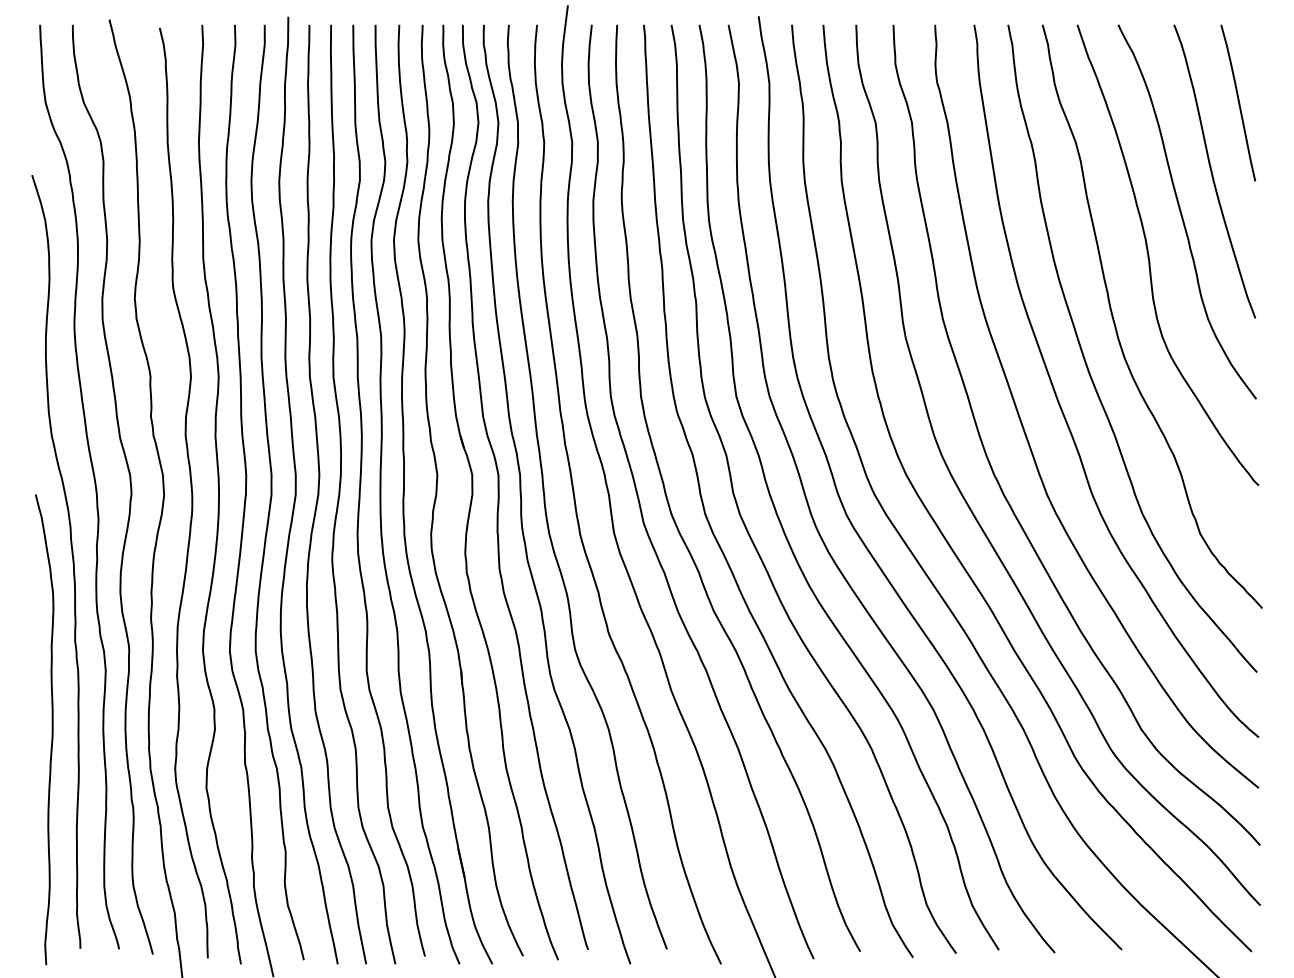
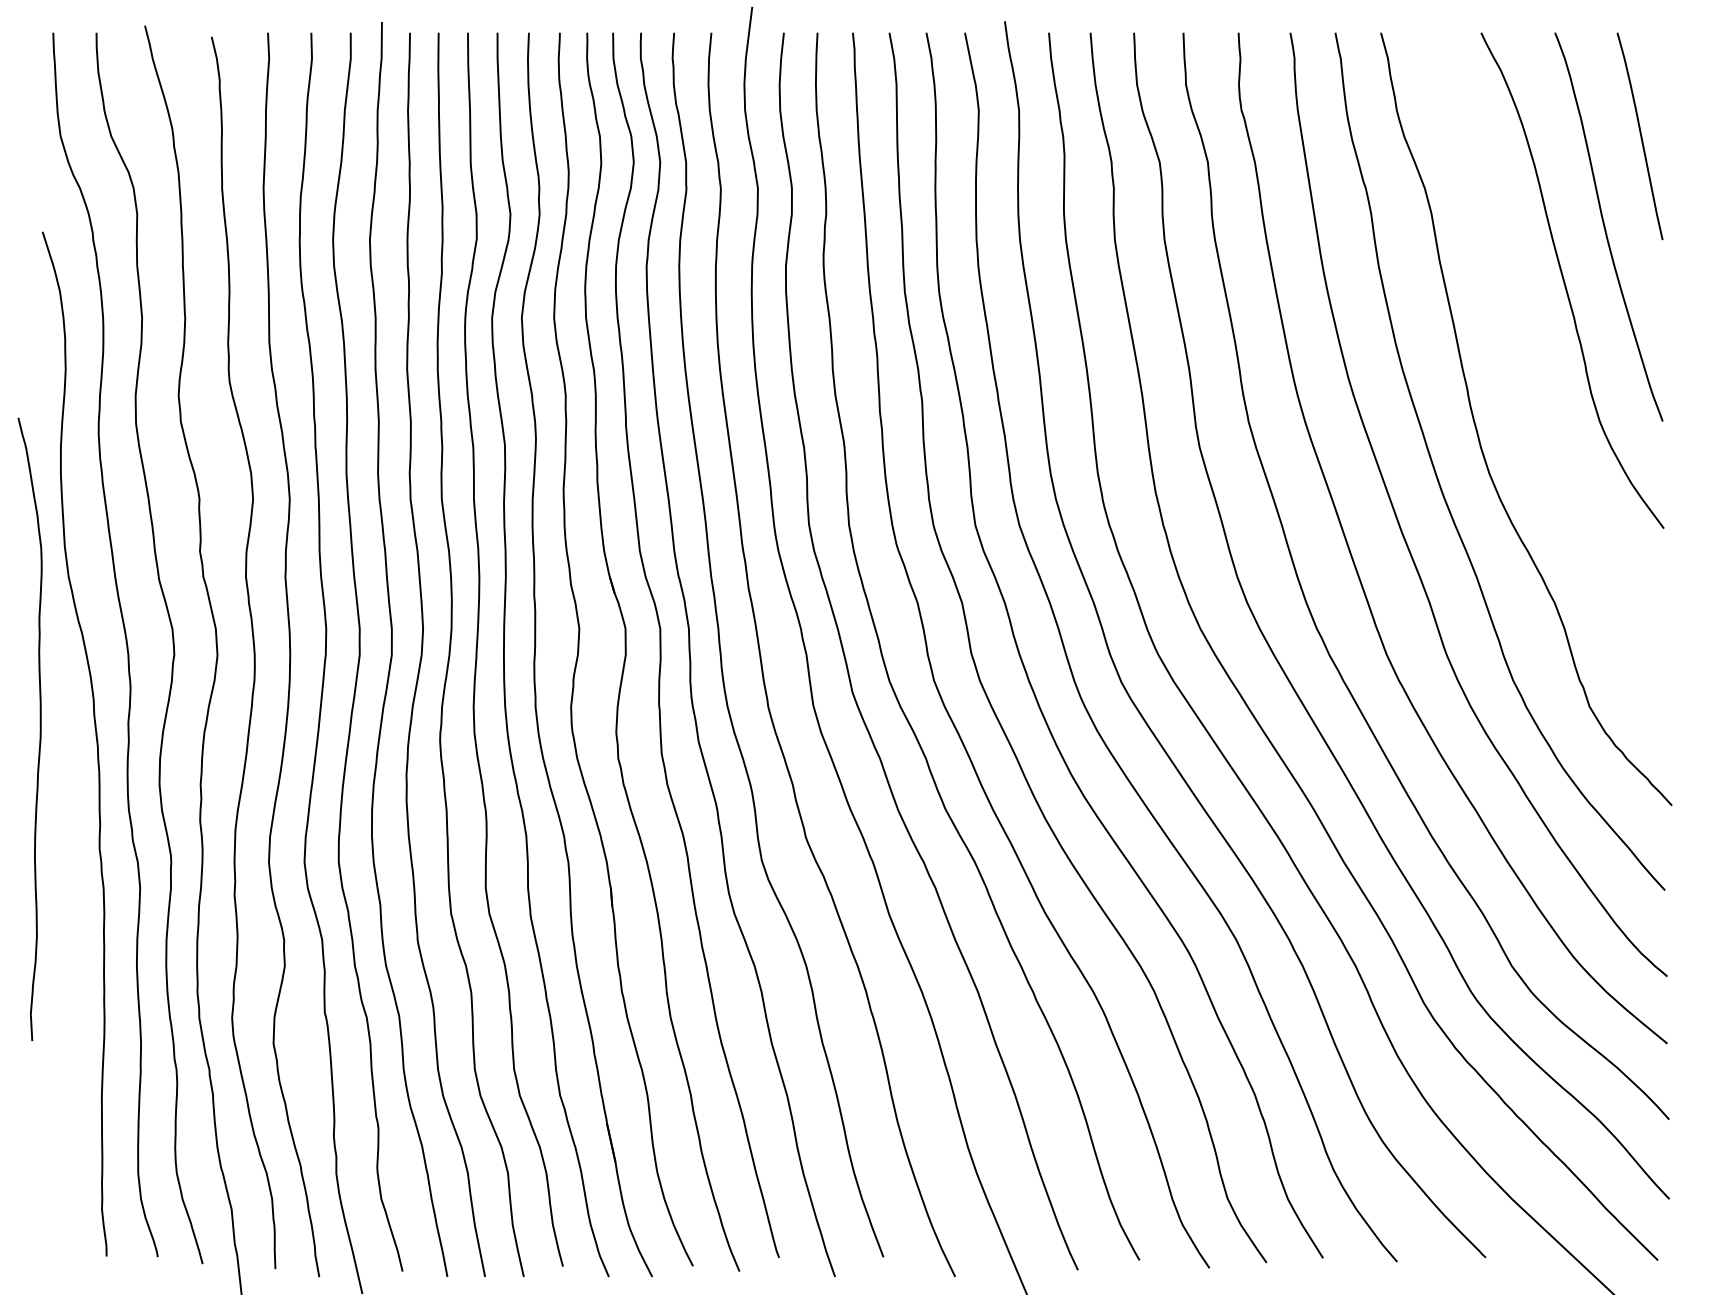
curve: (1149, 255) -> (1522, 338), removed
curve: (51, 729) -> (39, 728), moved

